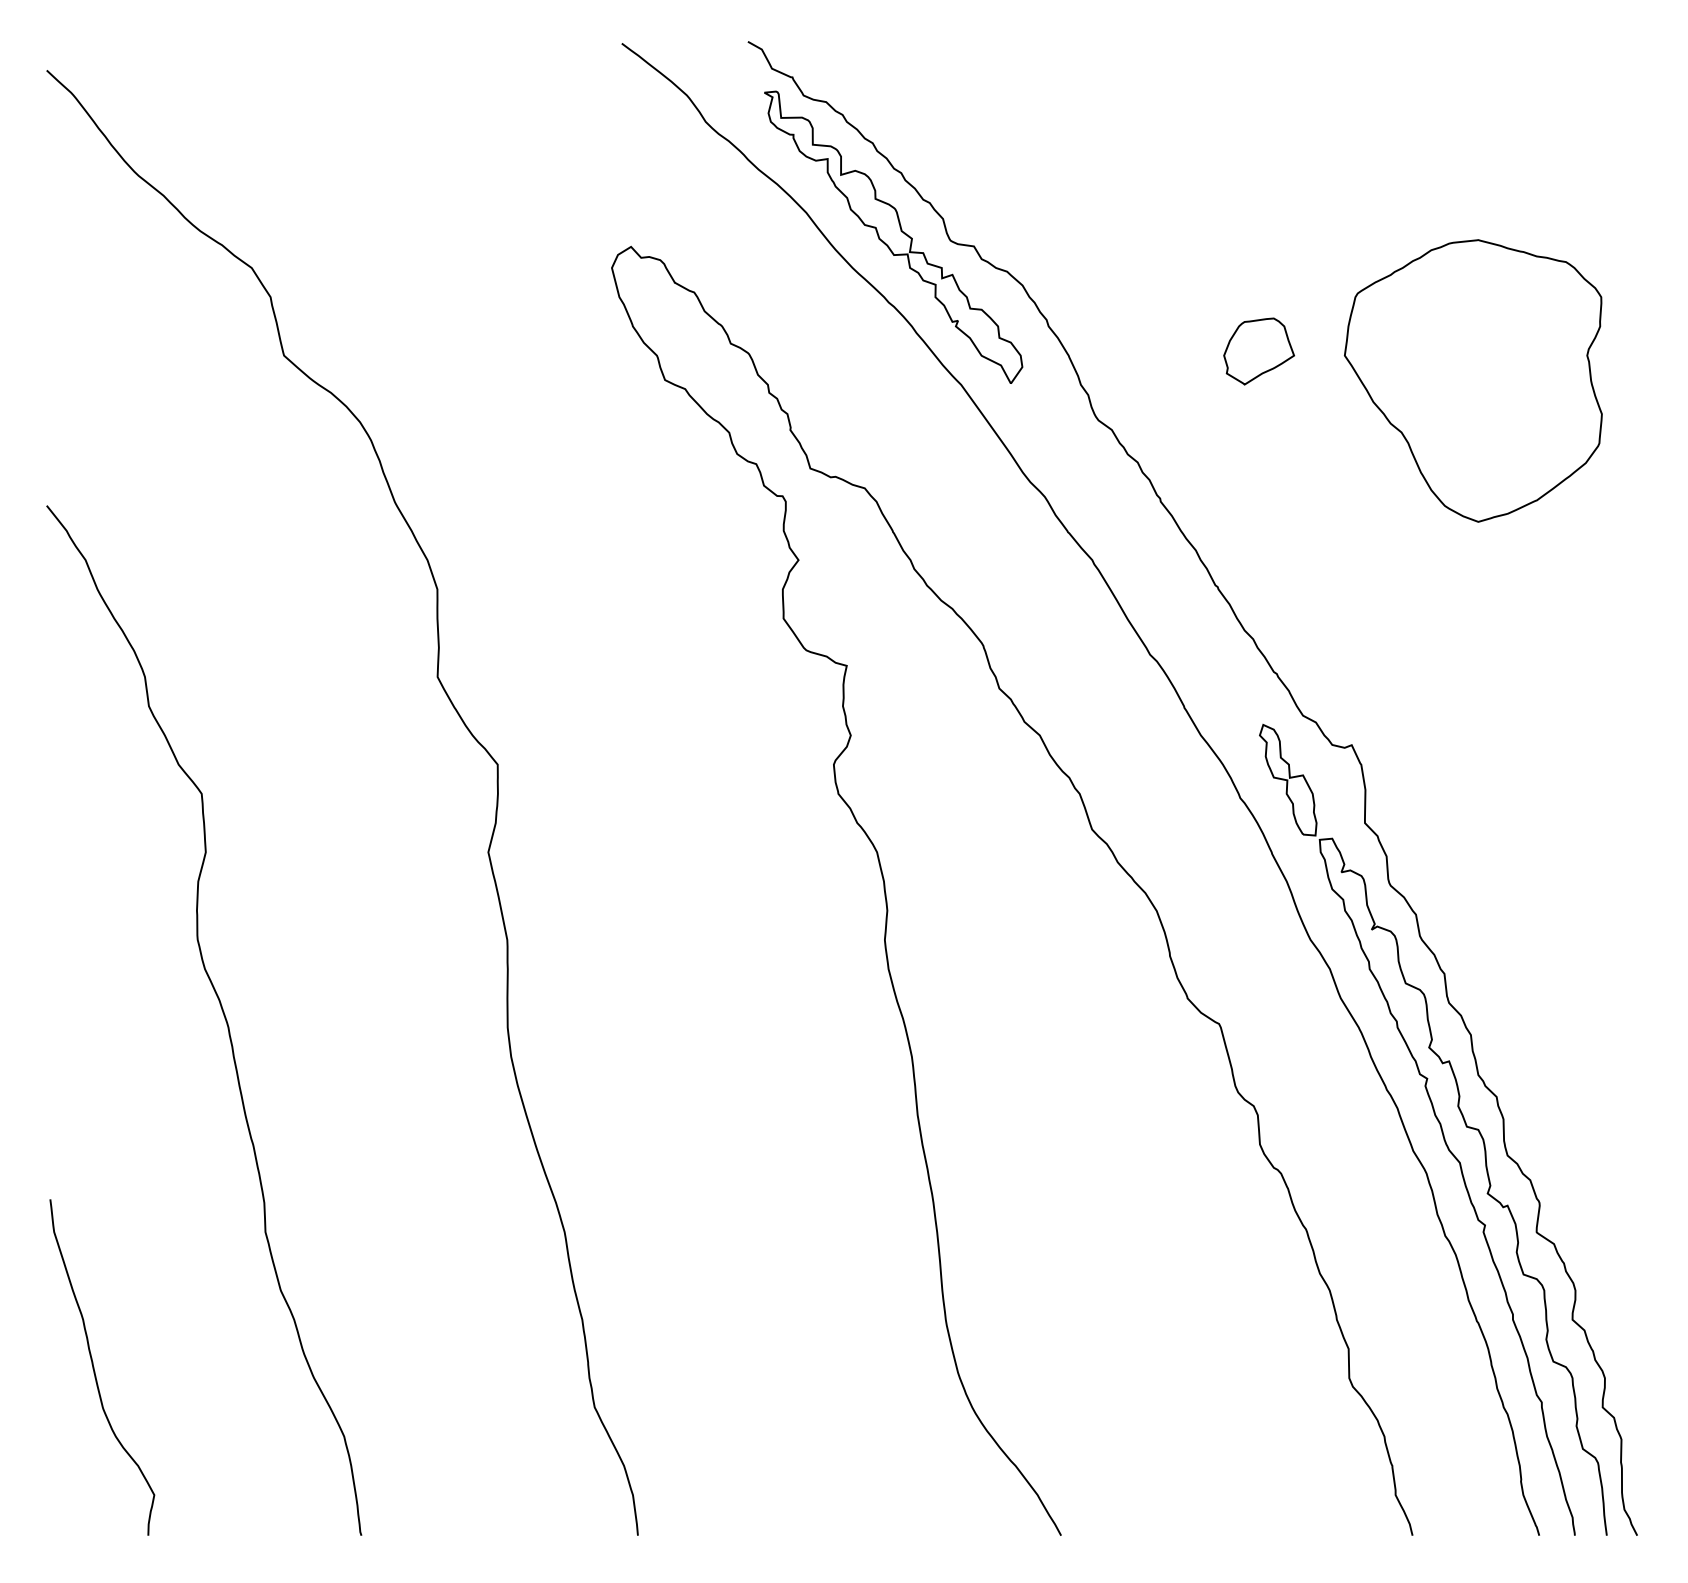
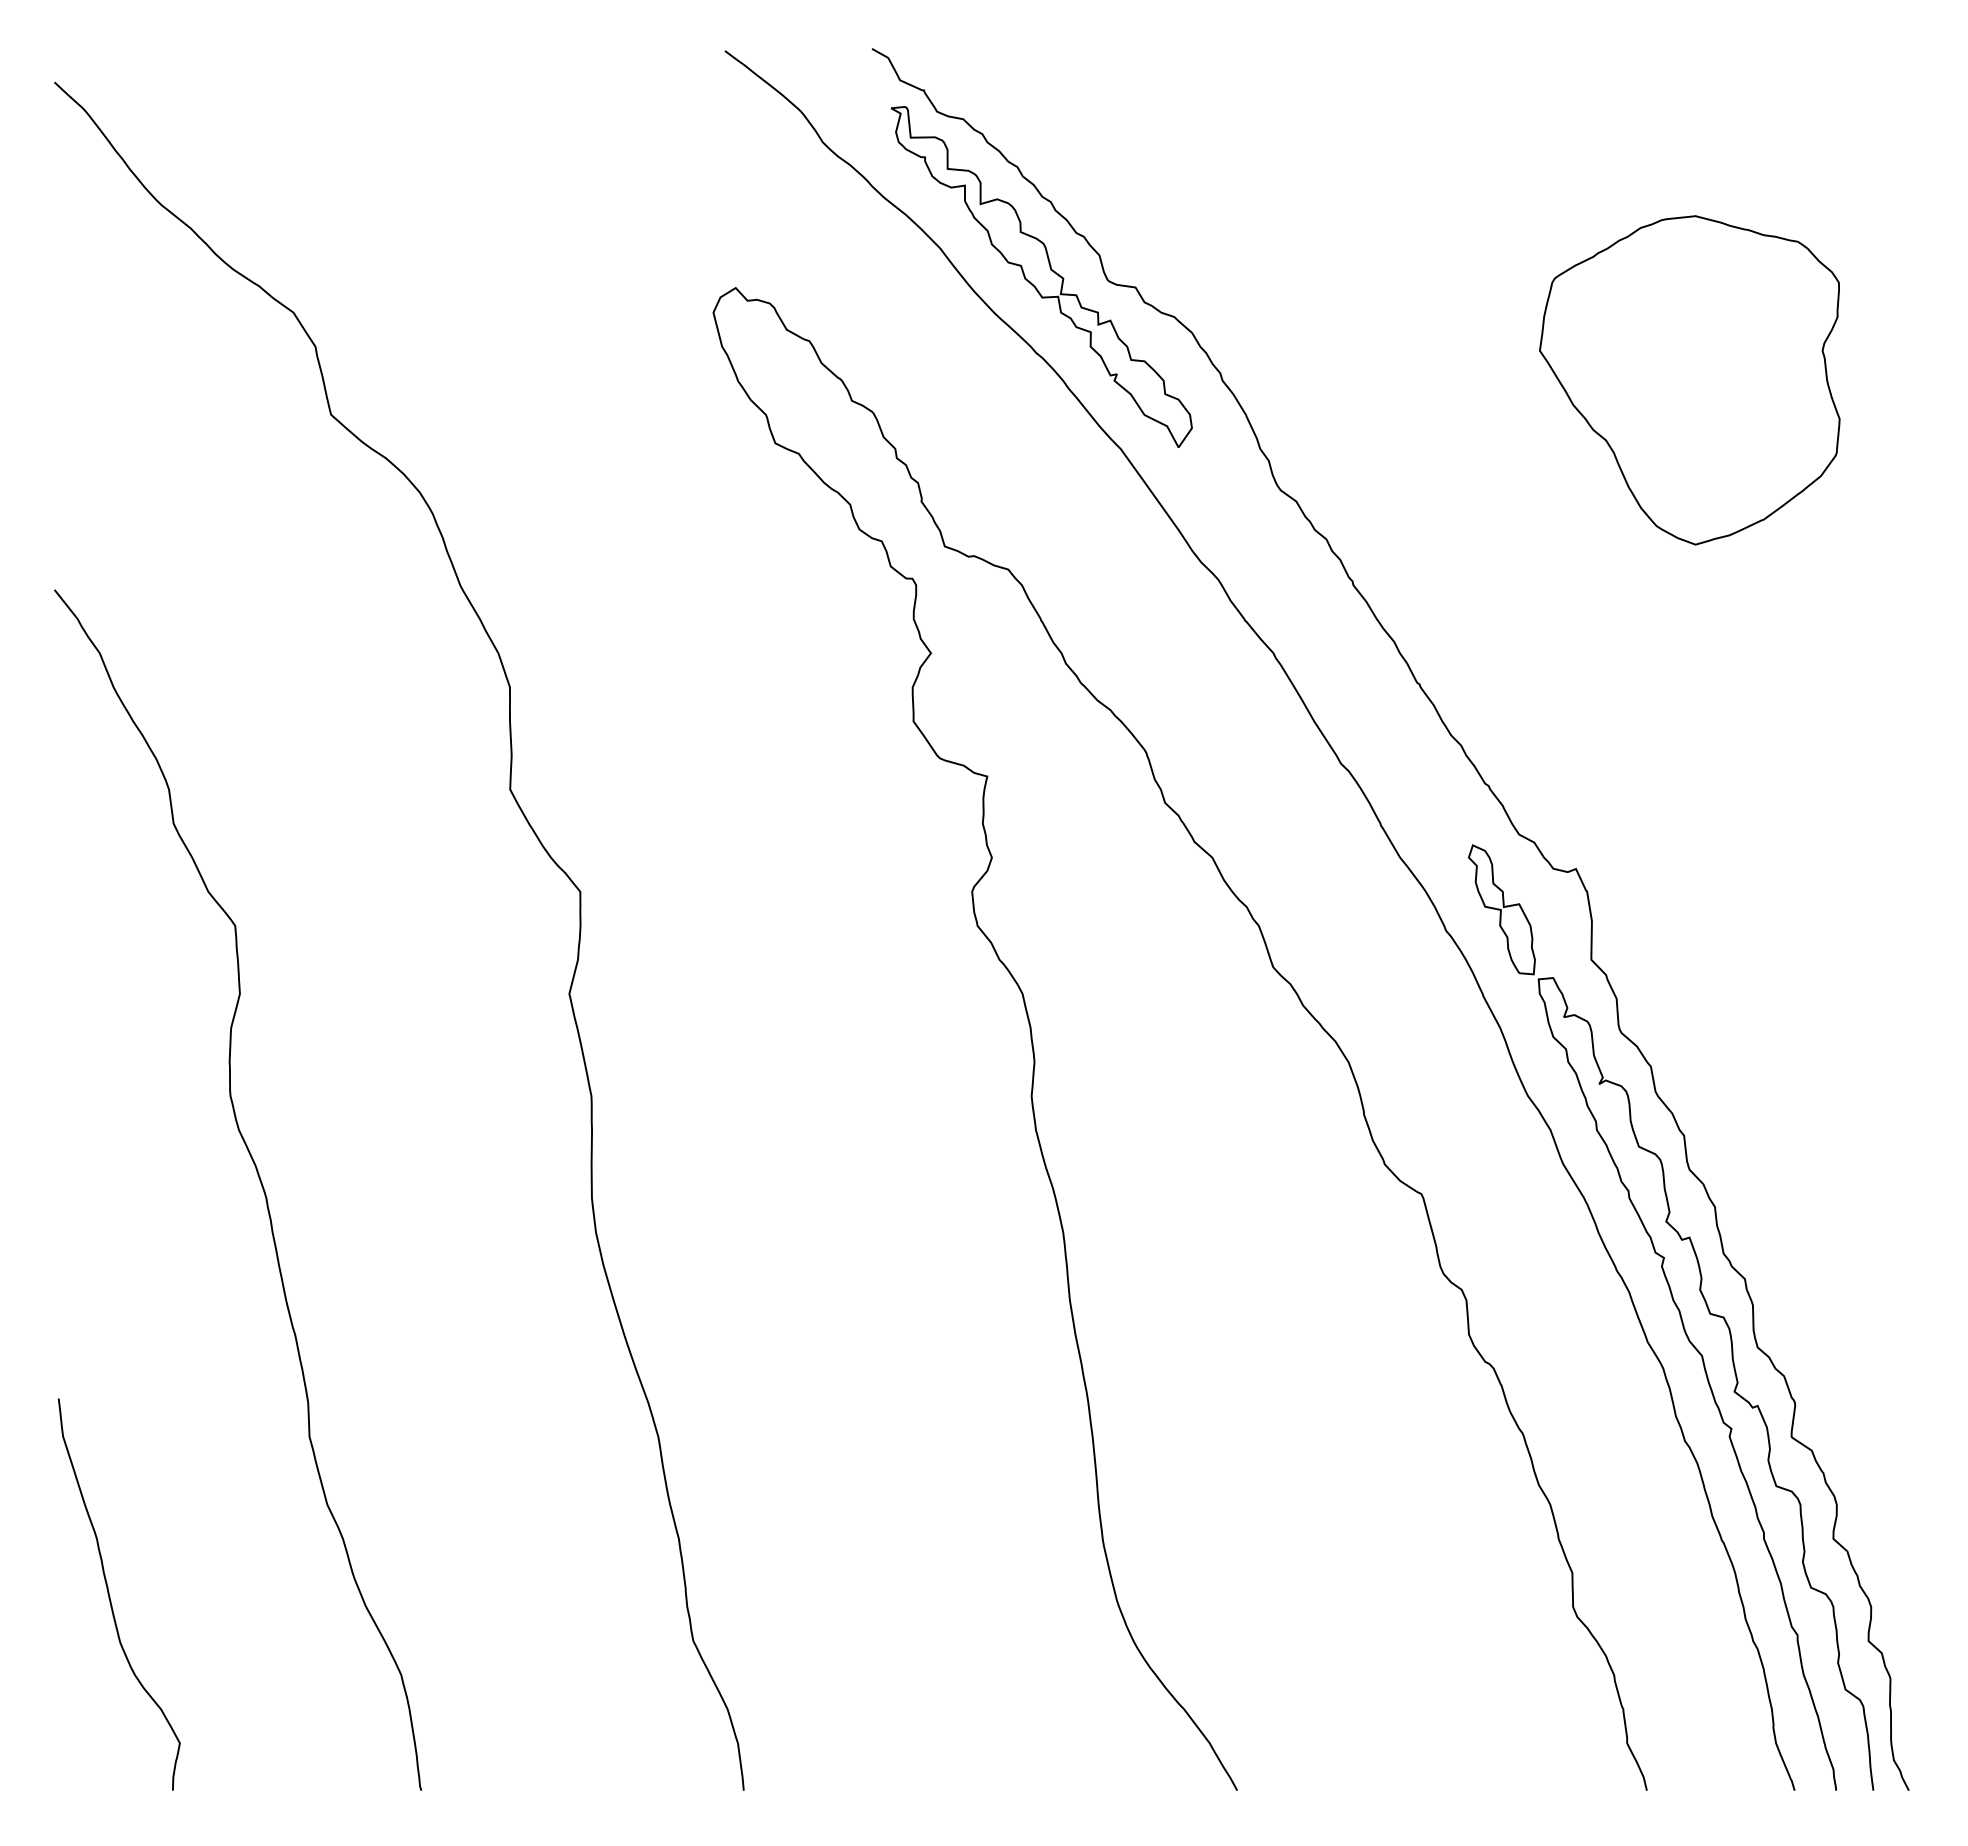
part: (1258, 351) -> (1467, 409), removed
part: (1473, 381) -> (1689, 380), moved

